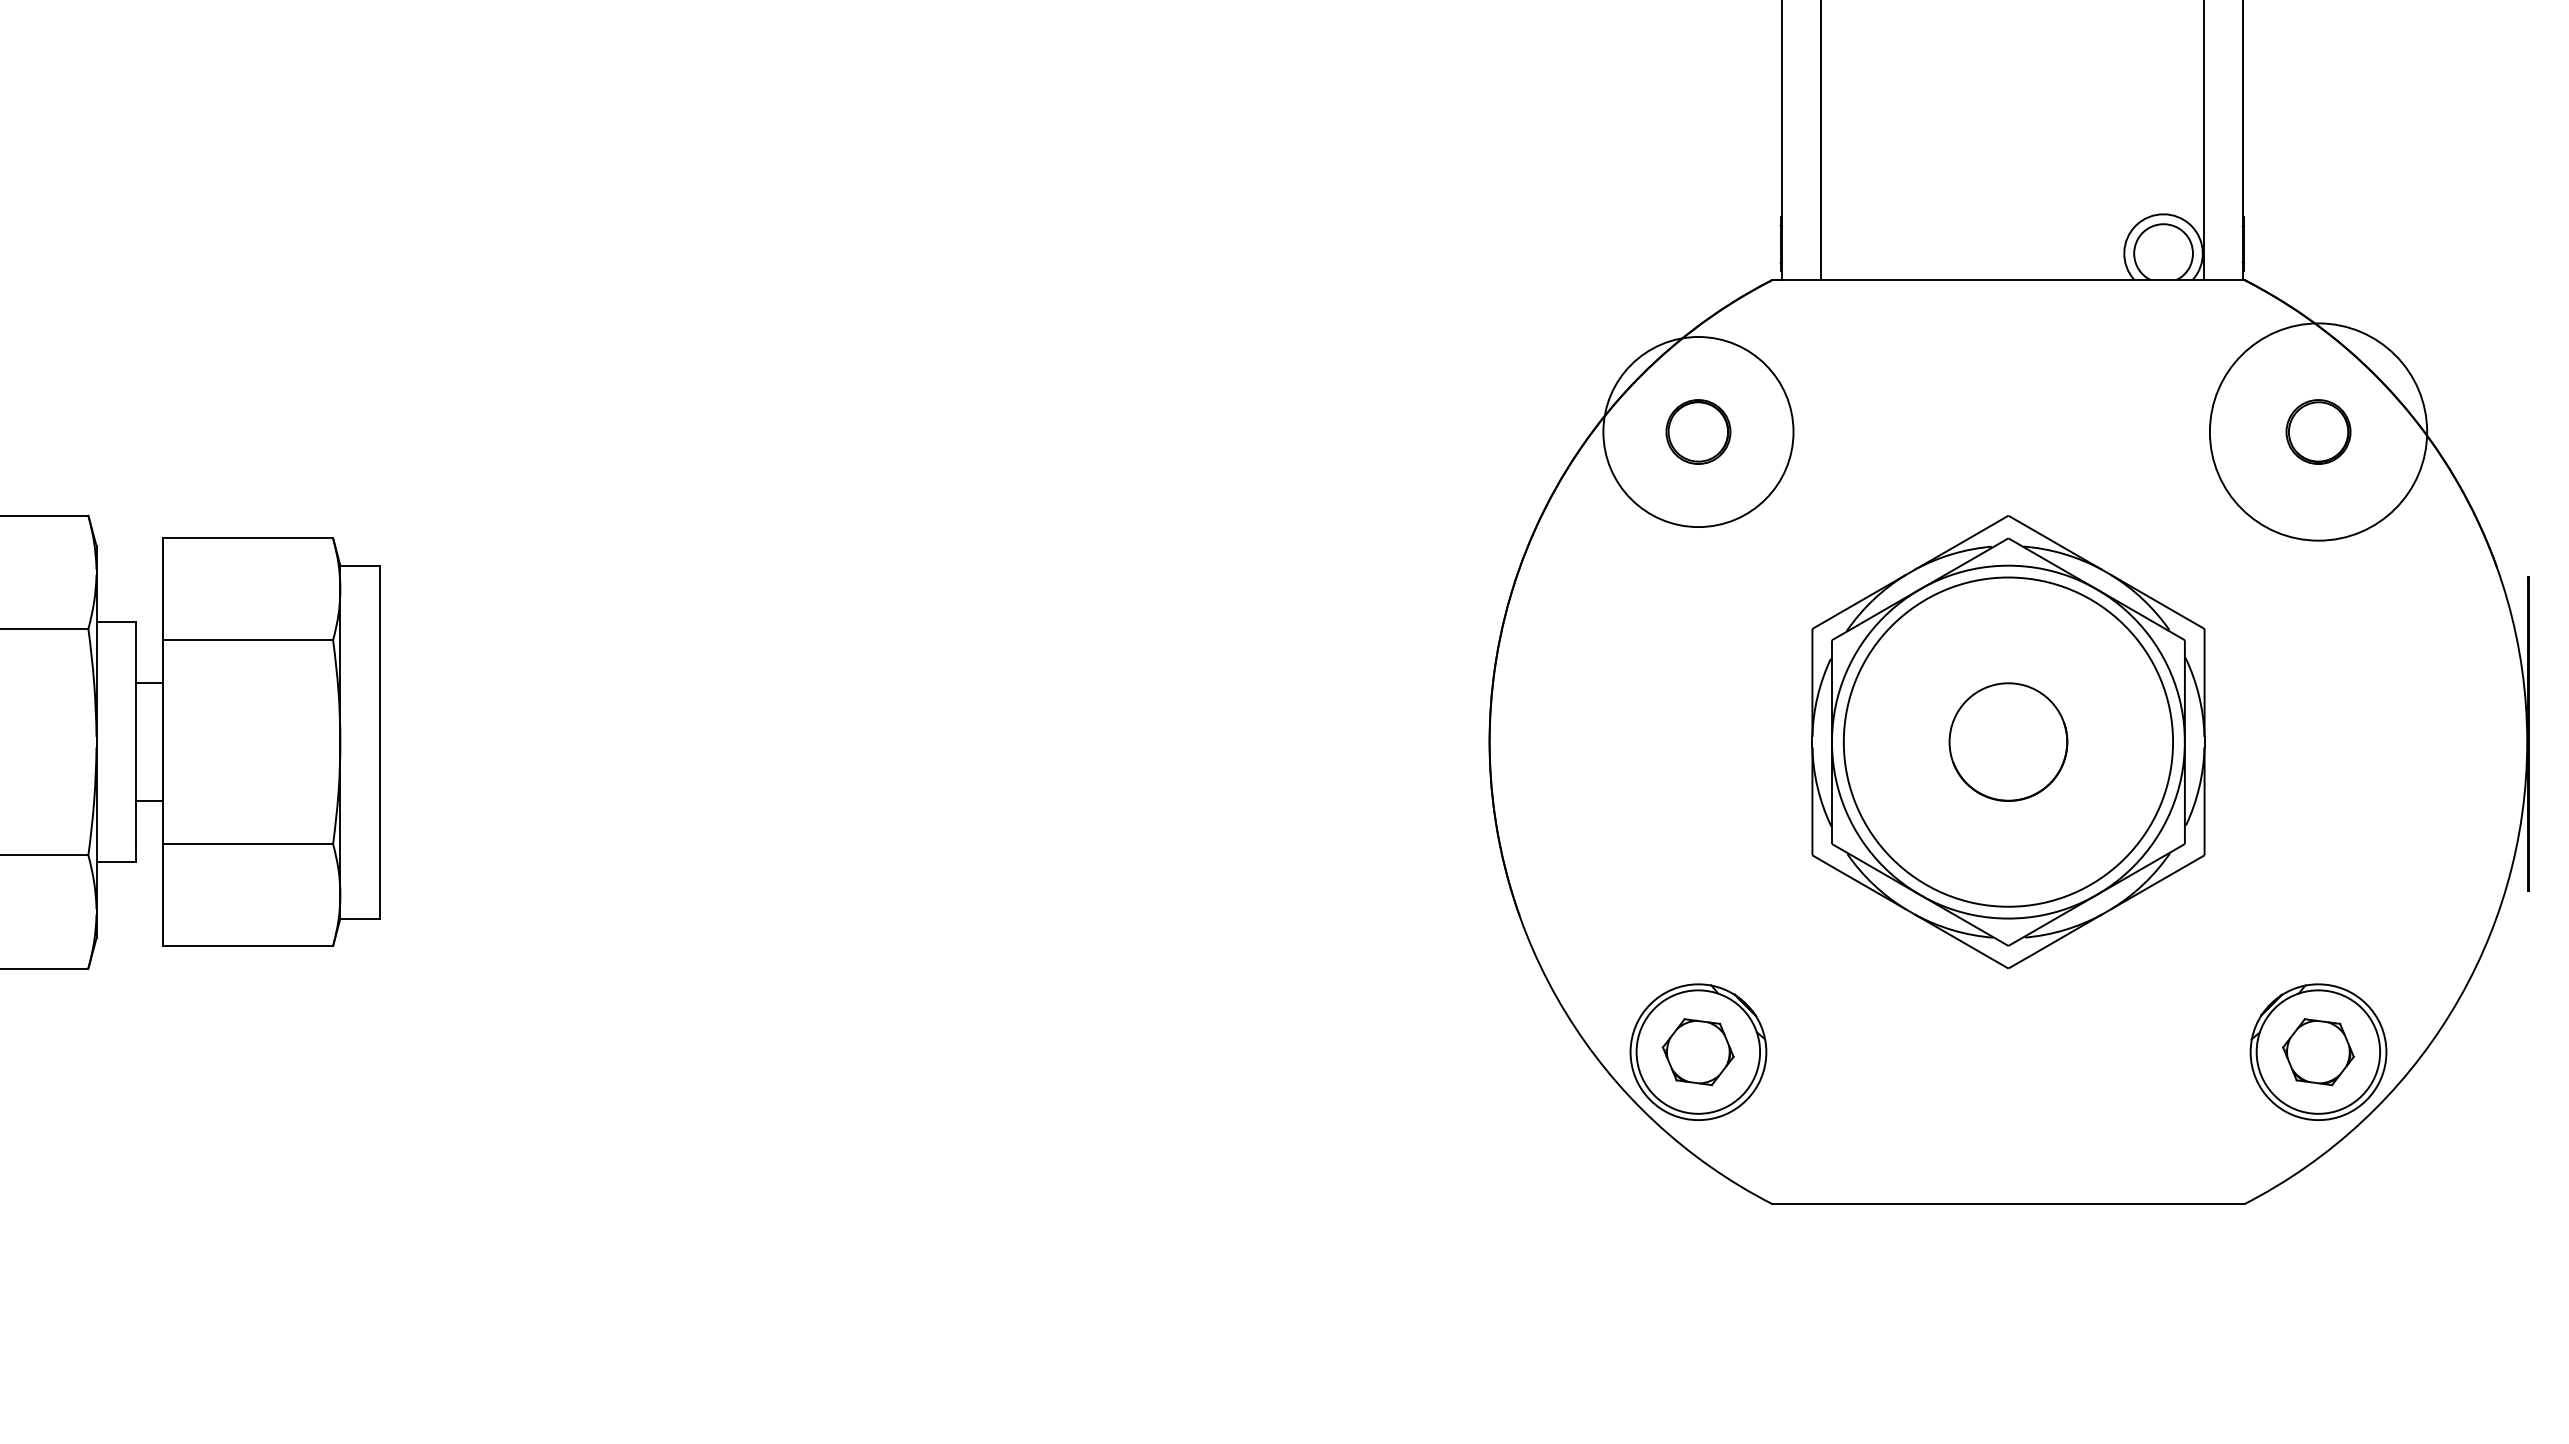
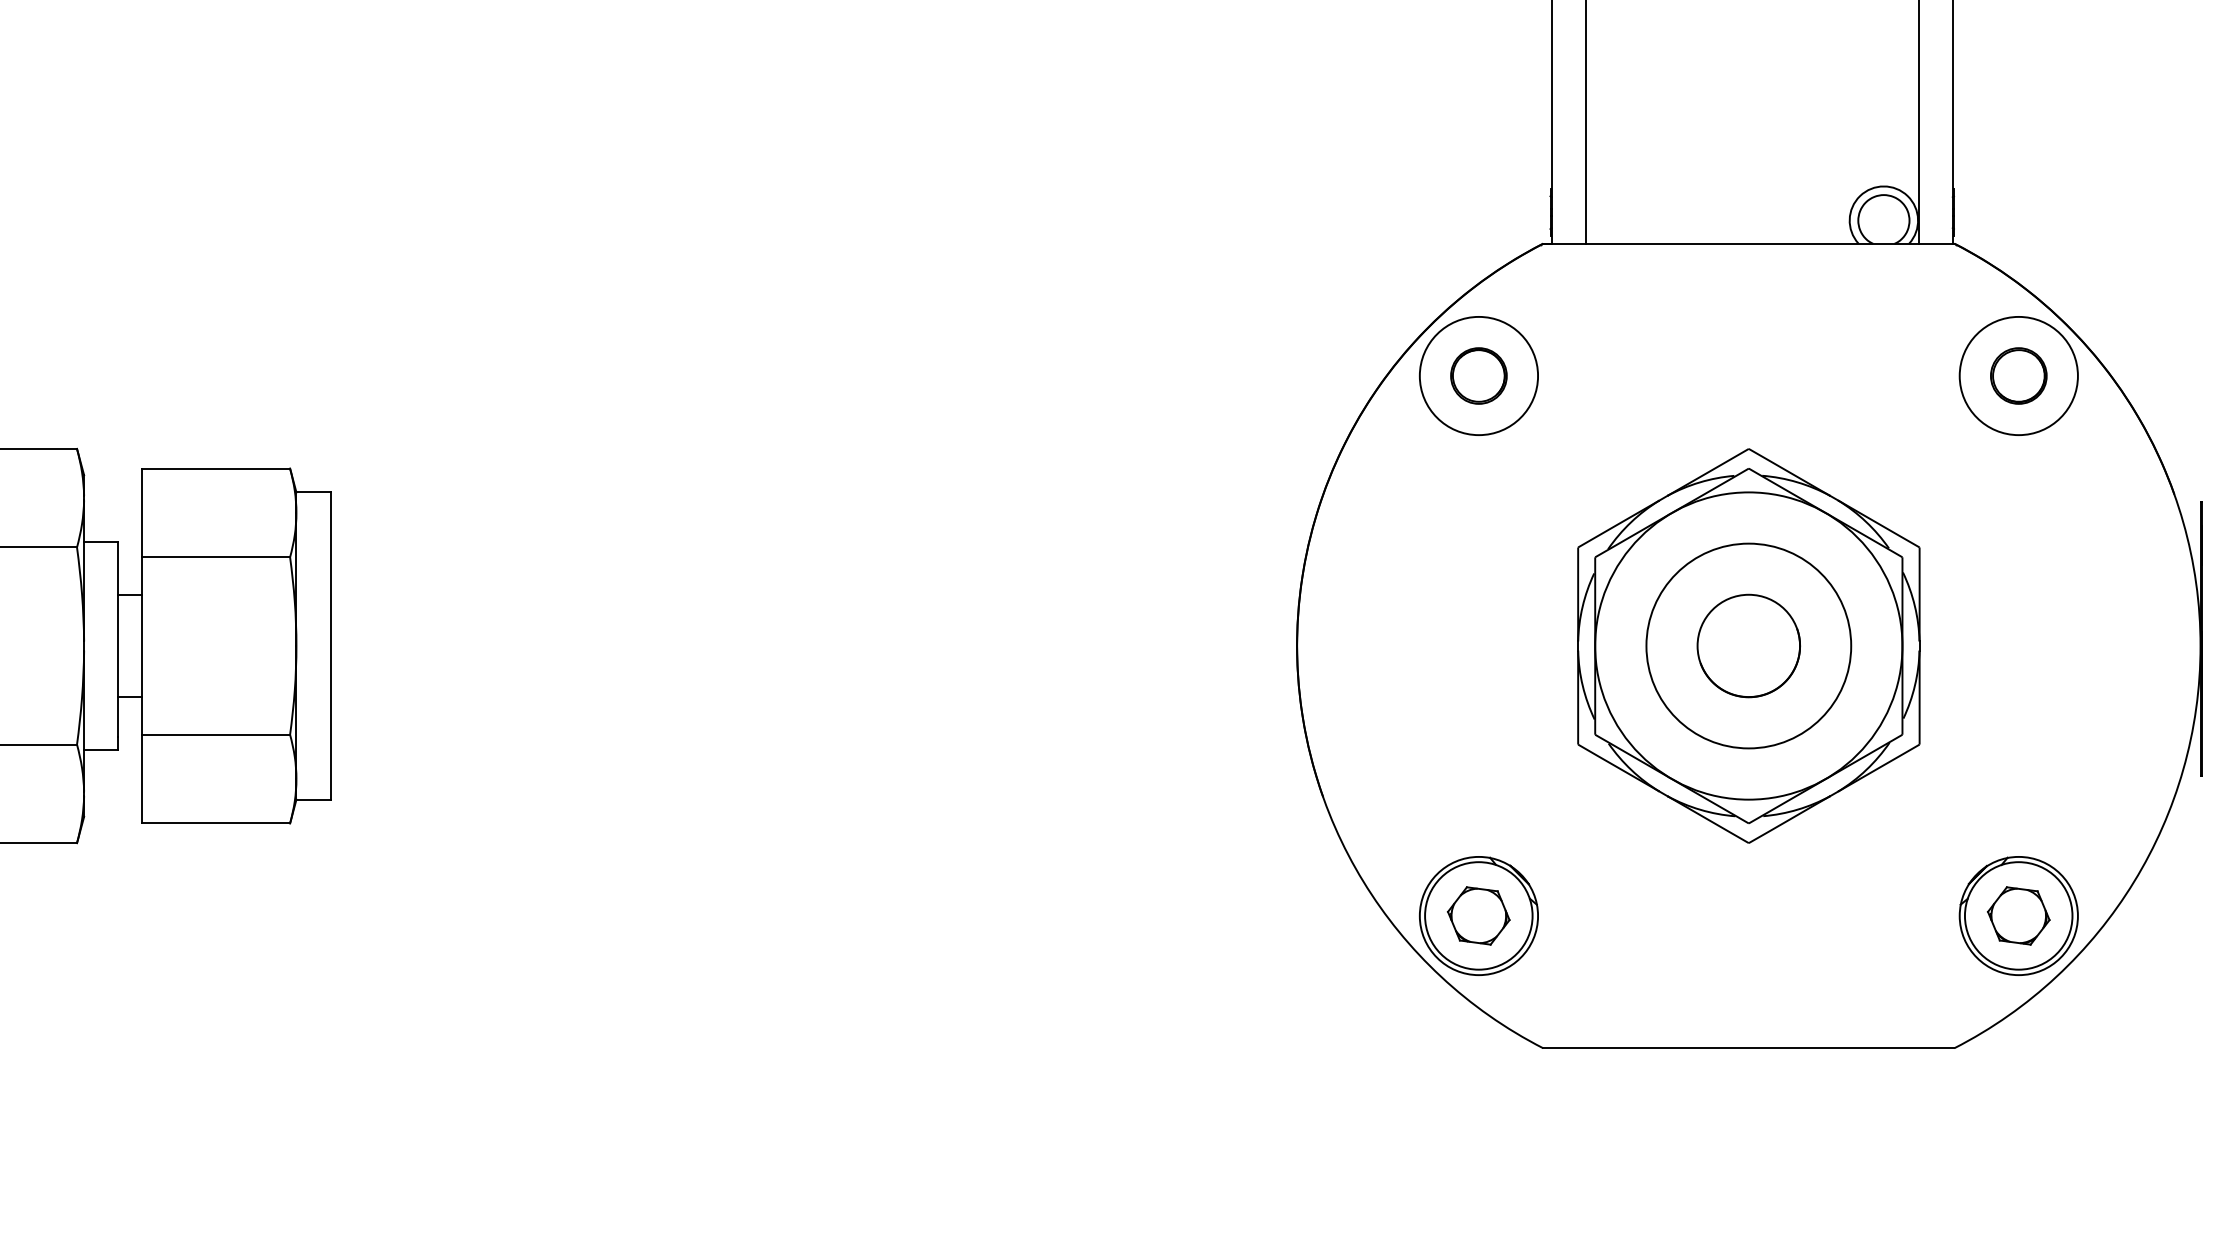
circle: (1697, 431) -> (1478, 375), size x0.71
circle: (2318, 431) -> (2018, 375), size x0.62
circle: (2008, 741) -> (1748, 645), size x0.71

